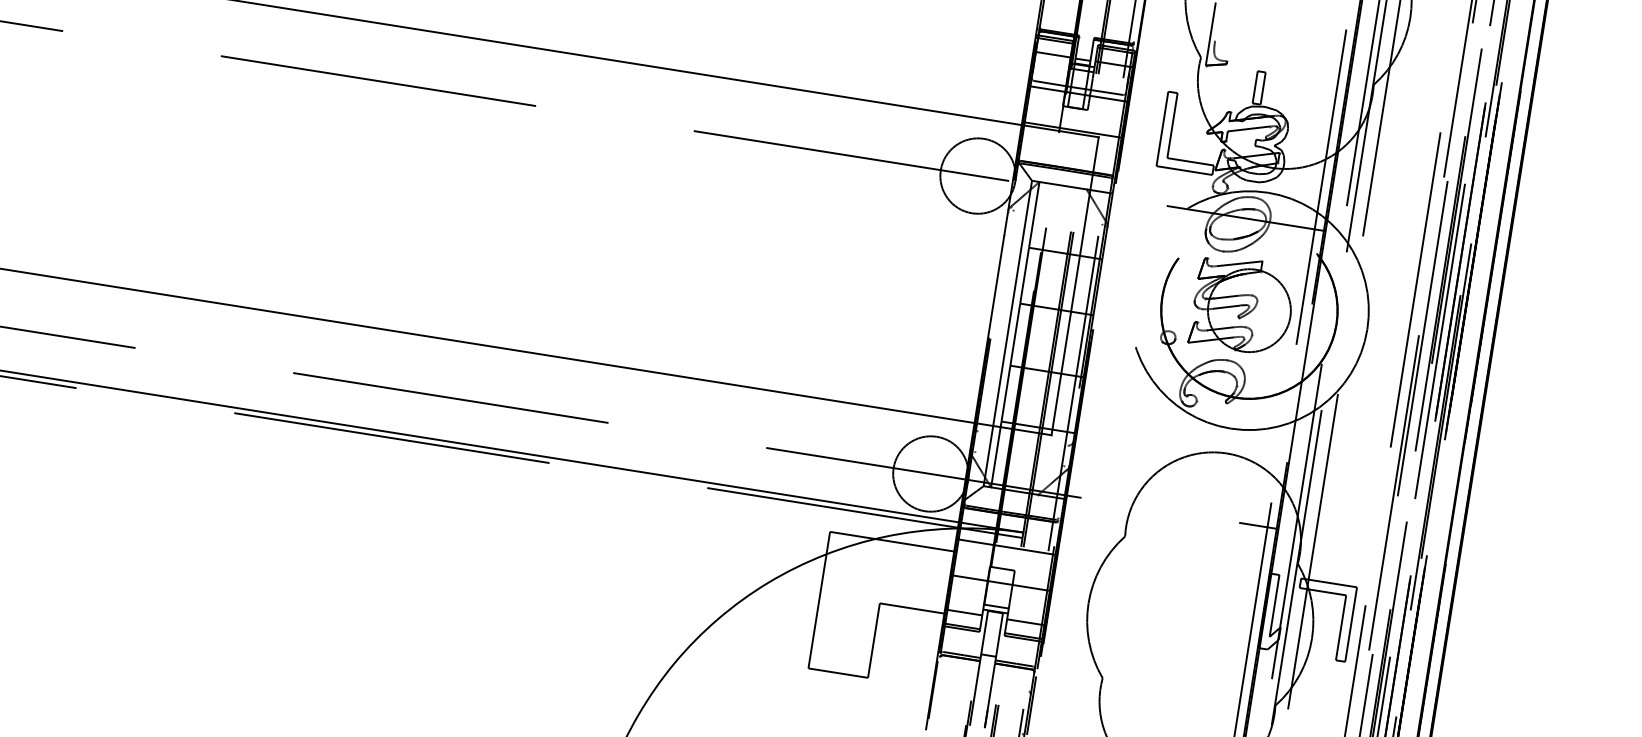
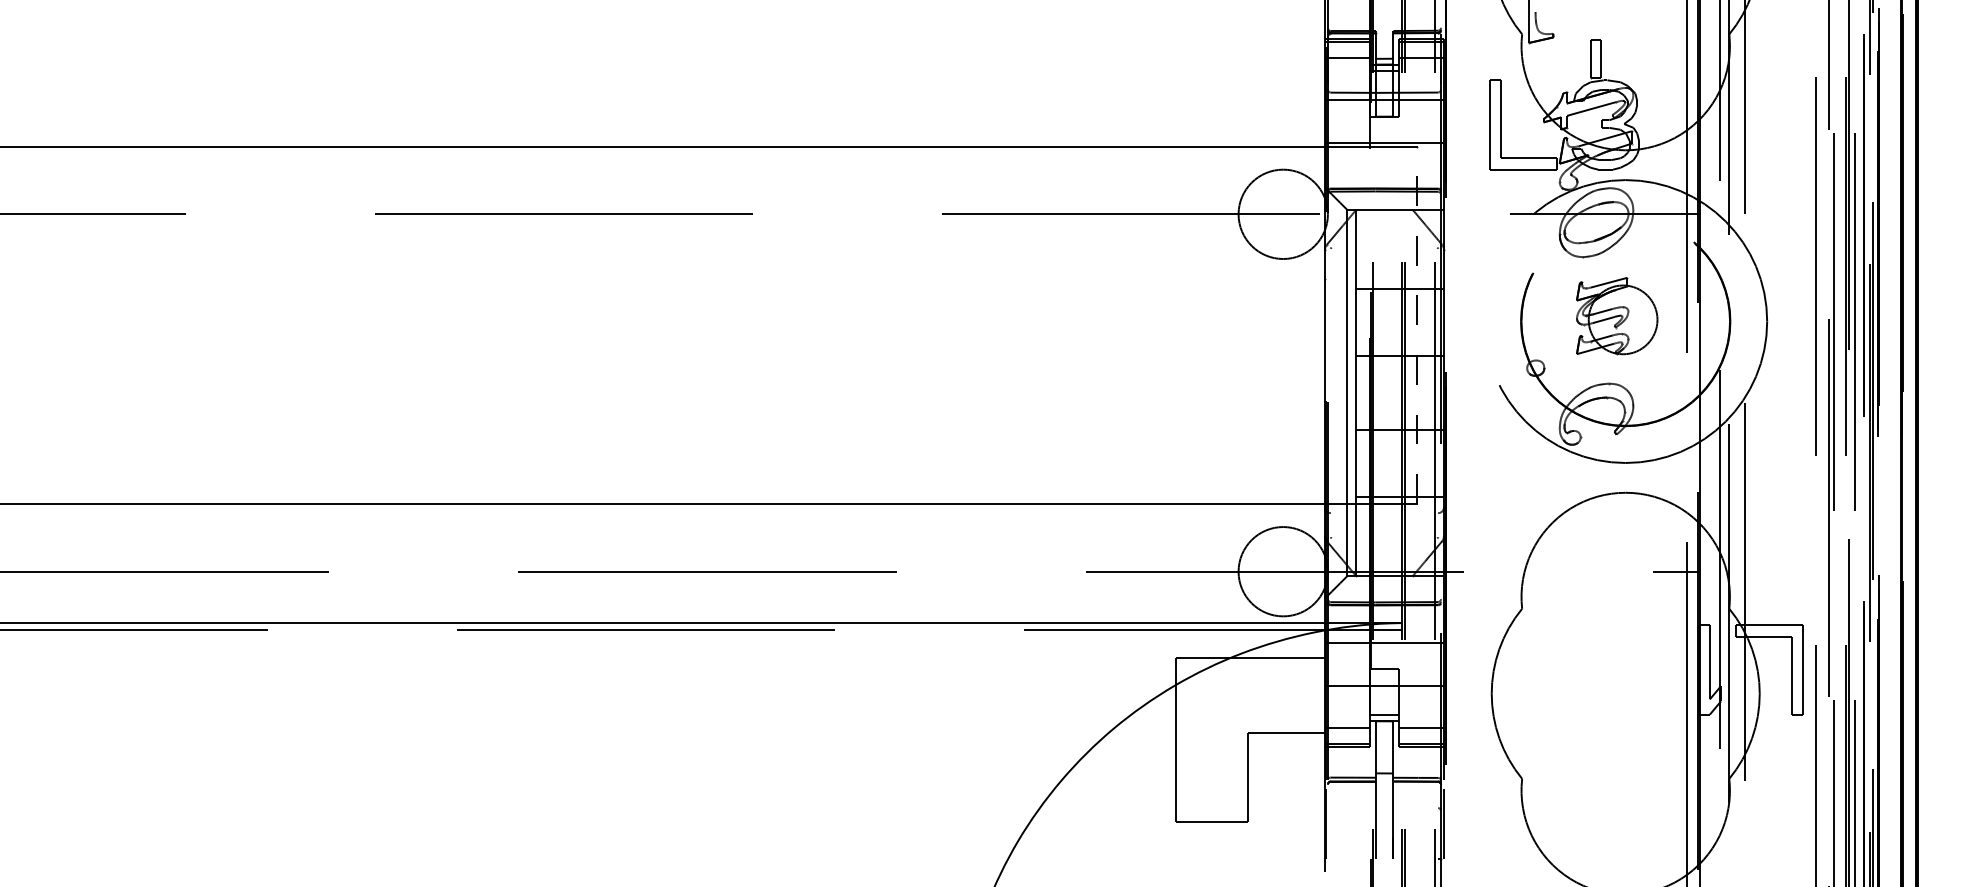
line: (1075, 286) -> (1417, 325), solid -> dashed
part: (1242, 304) -> (1616, 315), size x0.7

